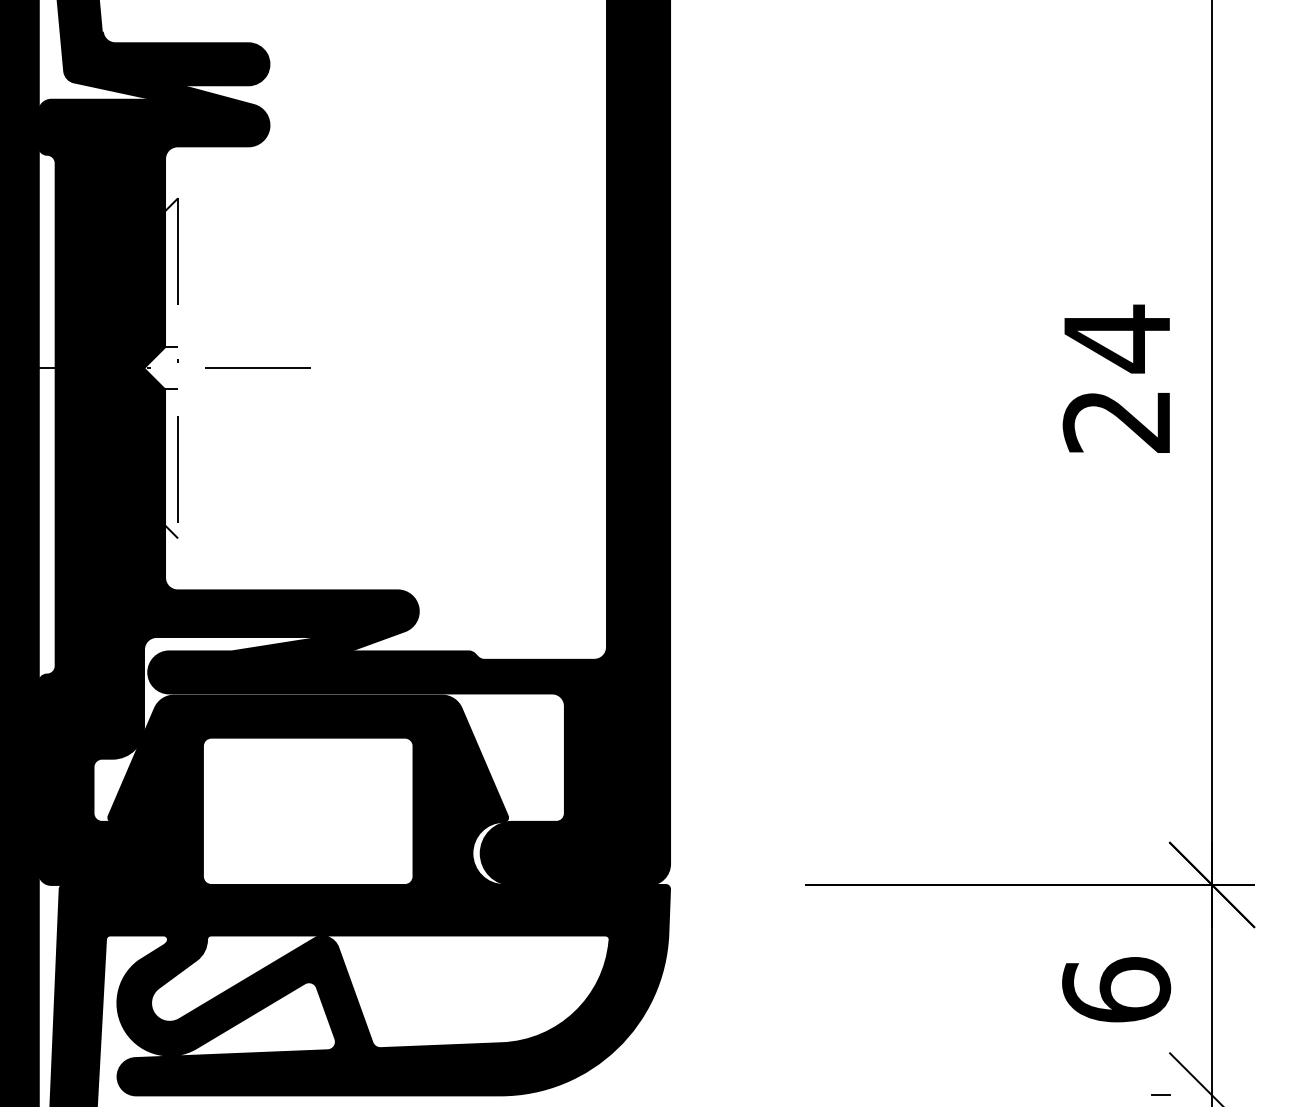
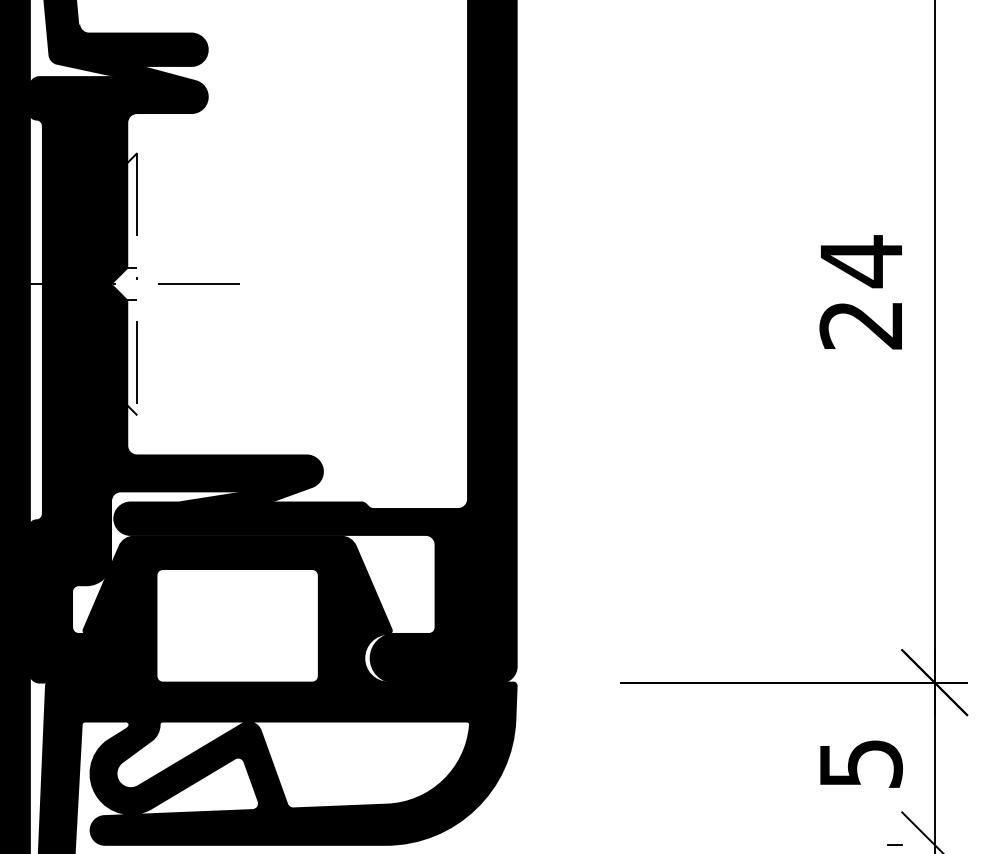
text: (1116, 989) -> (860, 763), 6 -> 5

